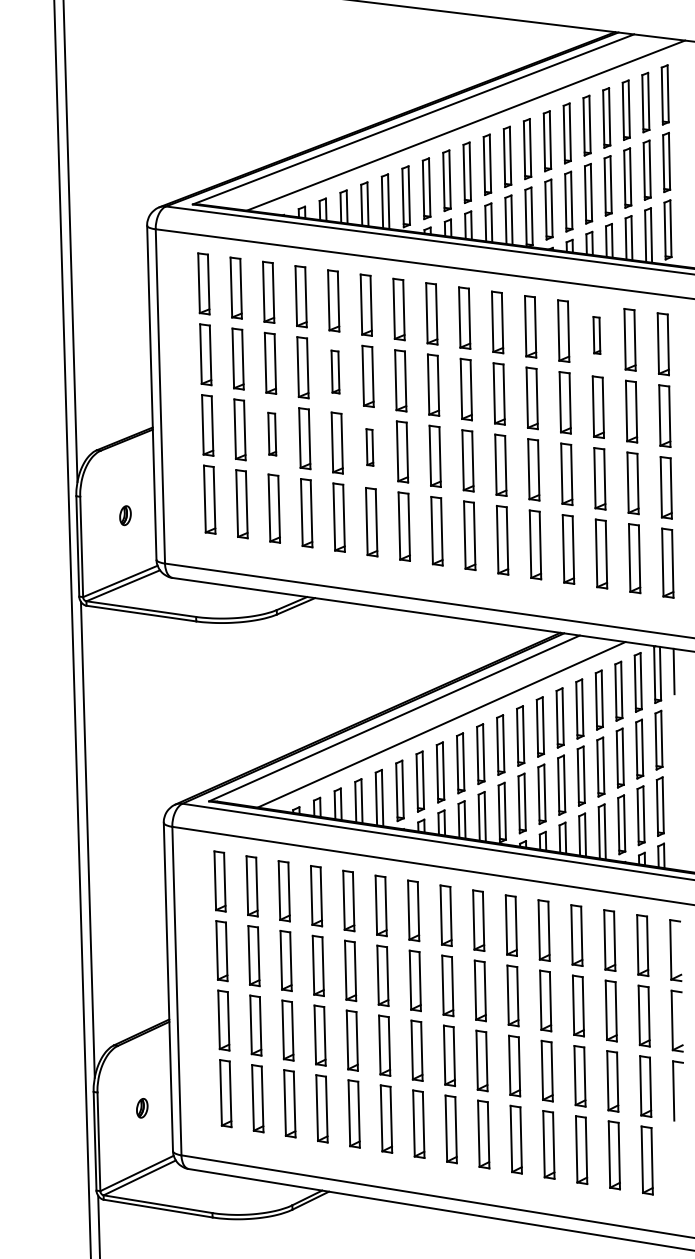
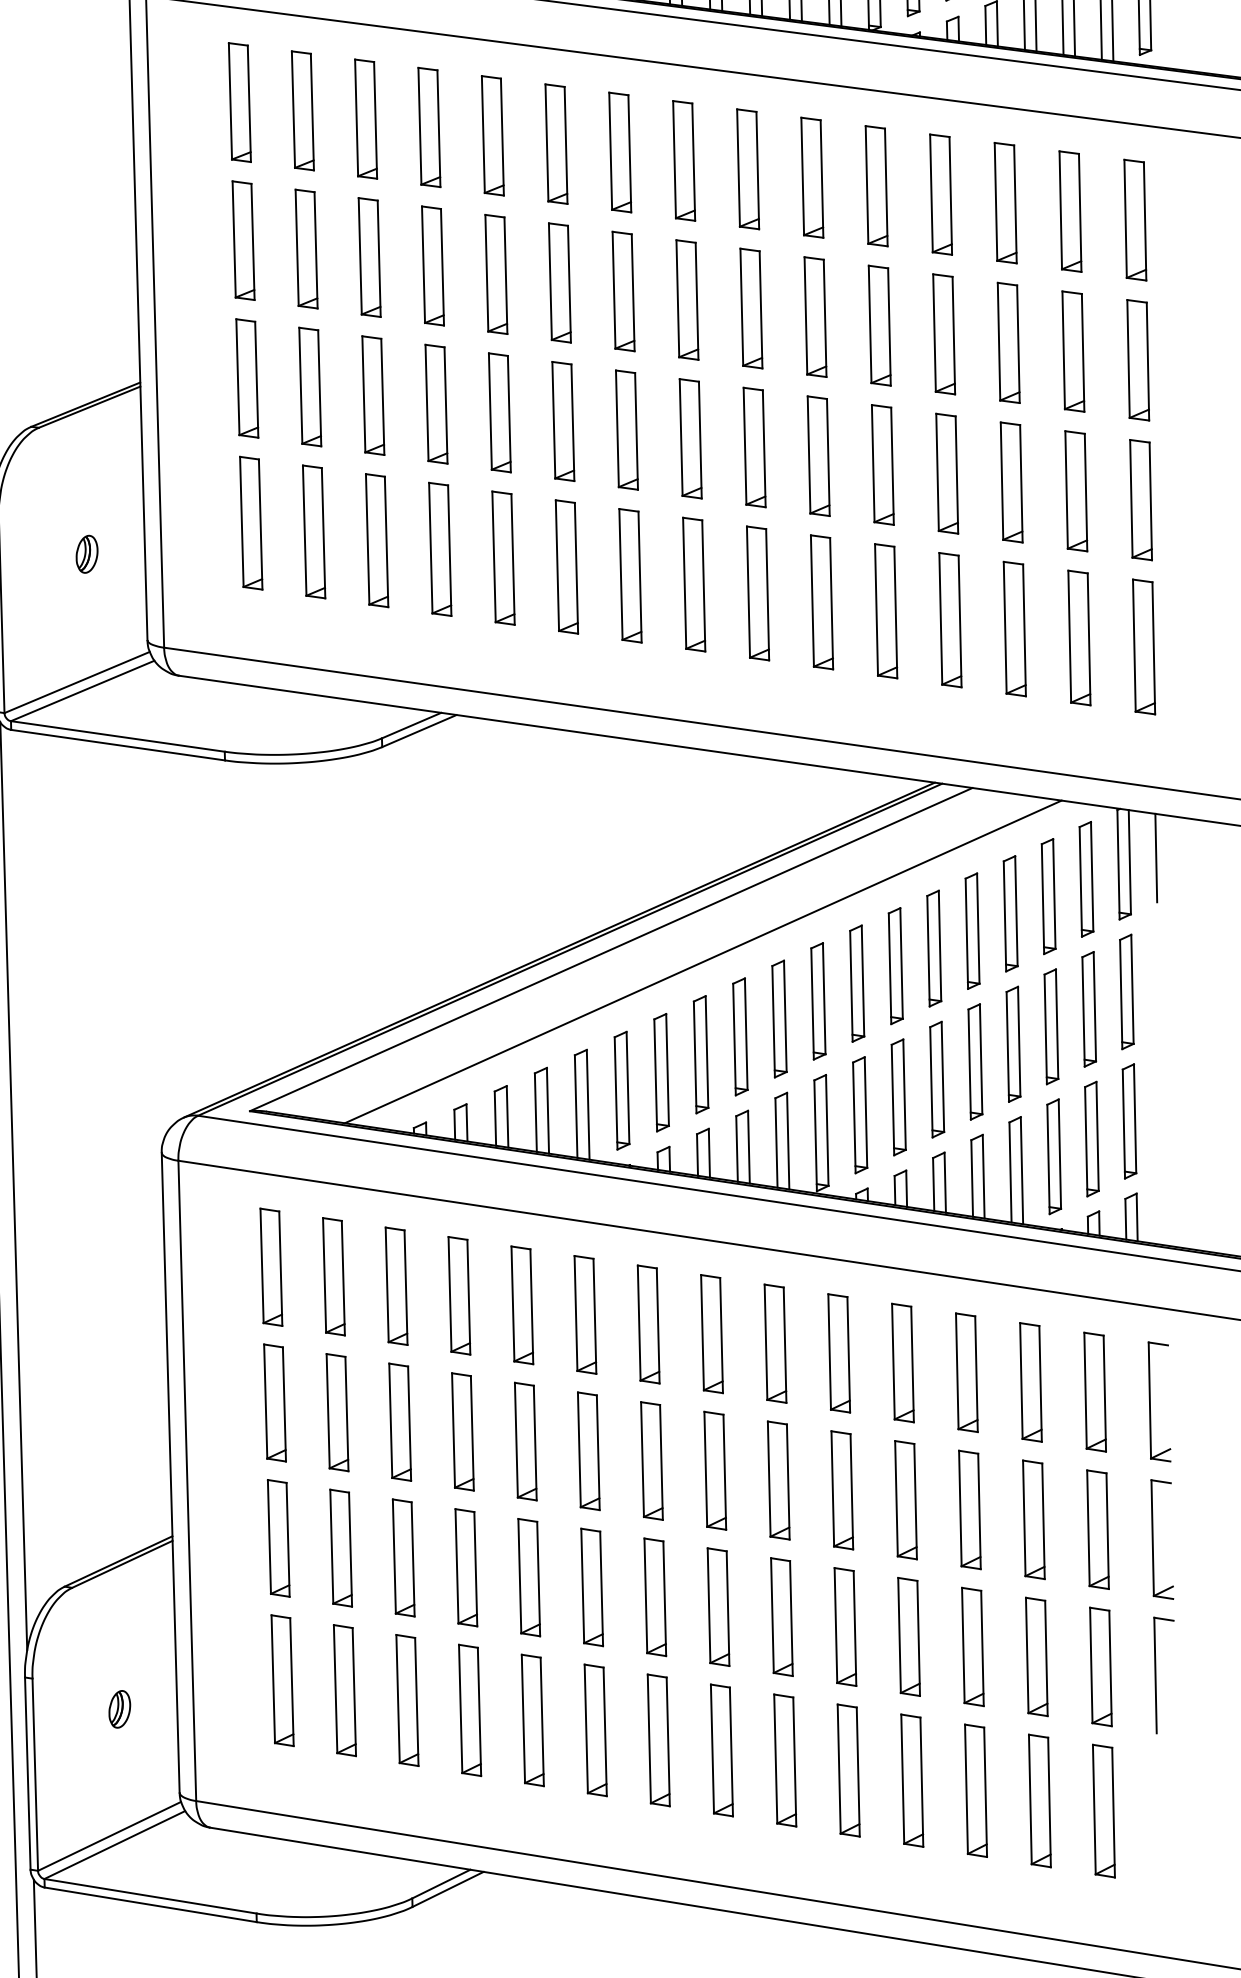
part: (596, 335) -> (1005, 203), size x1.67
part: (335, 371) -> (496, 273), size x1.43
part: (271, 433) -> (371, 394), size x1.43
part: (369, 447) -> (562, 421), size x1.67

